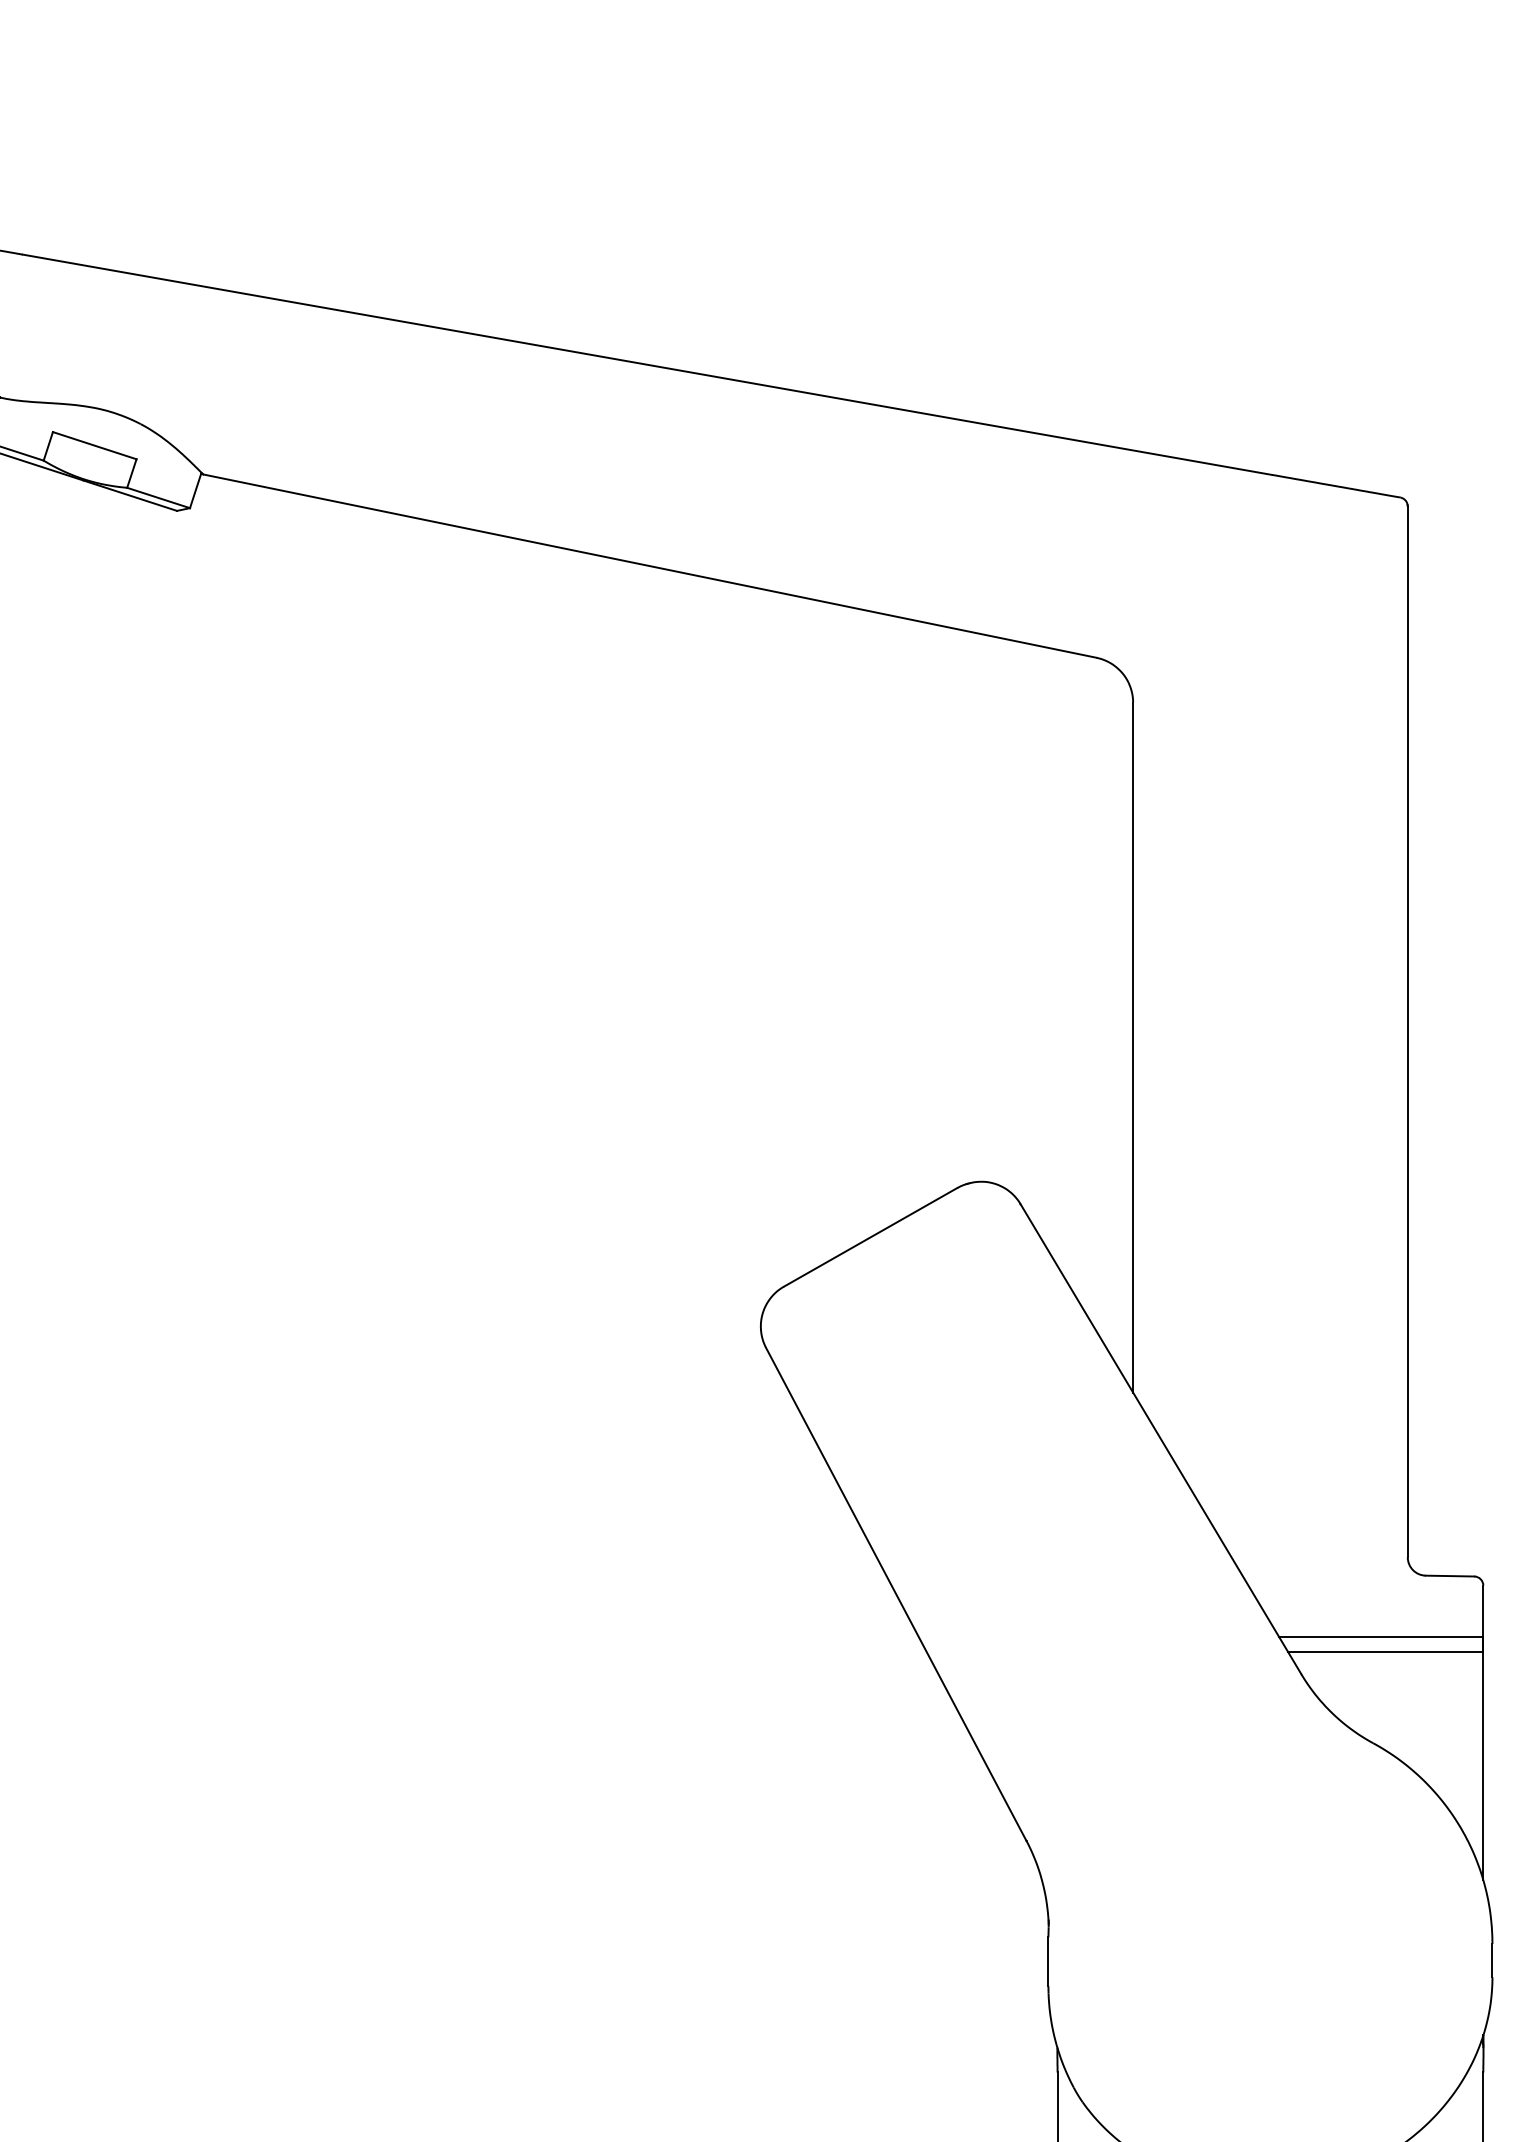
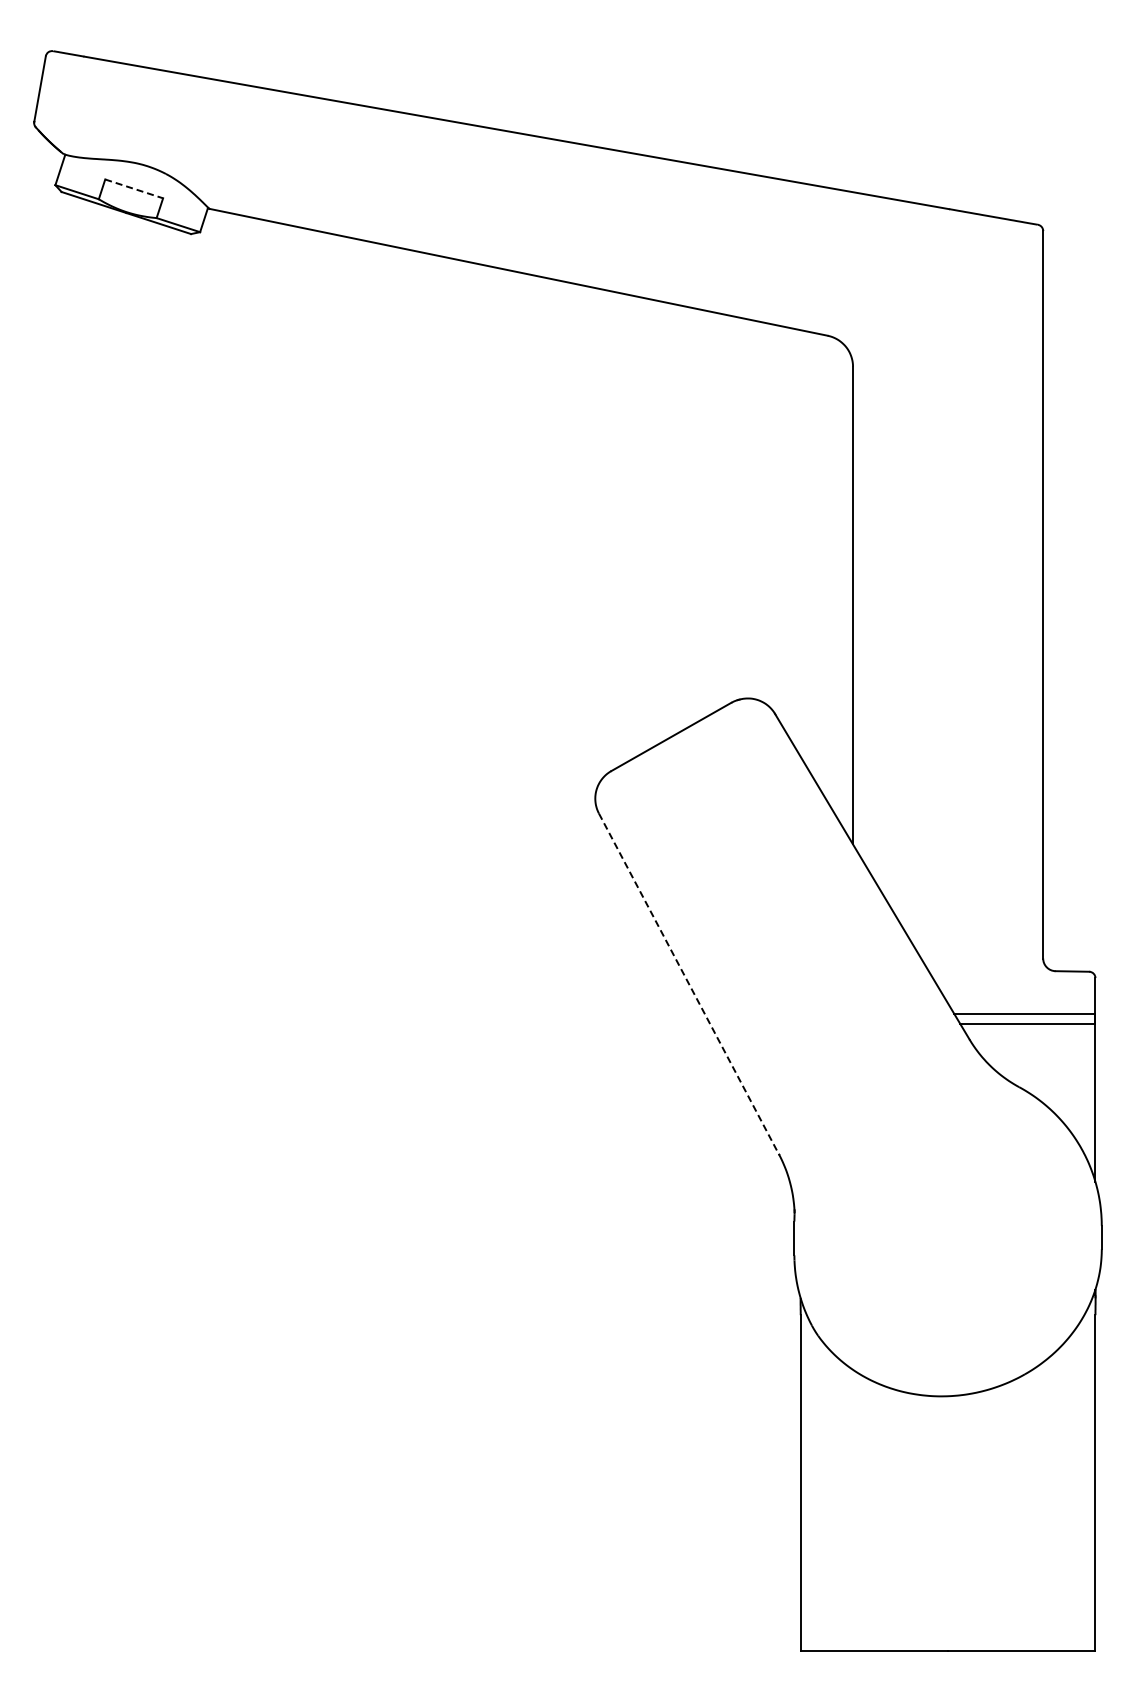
line: (95, 446) -> (134, 189), solid -> dashed
line: (896, 1594) -> (689, 984), solid -> dashed

